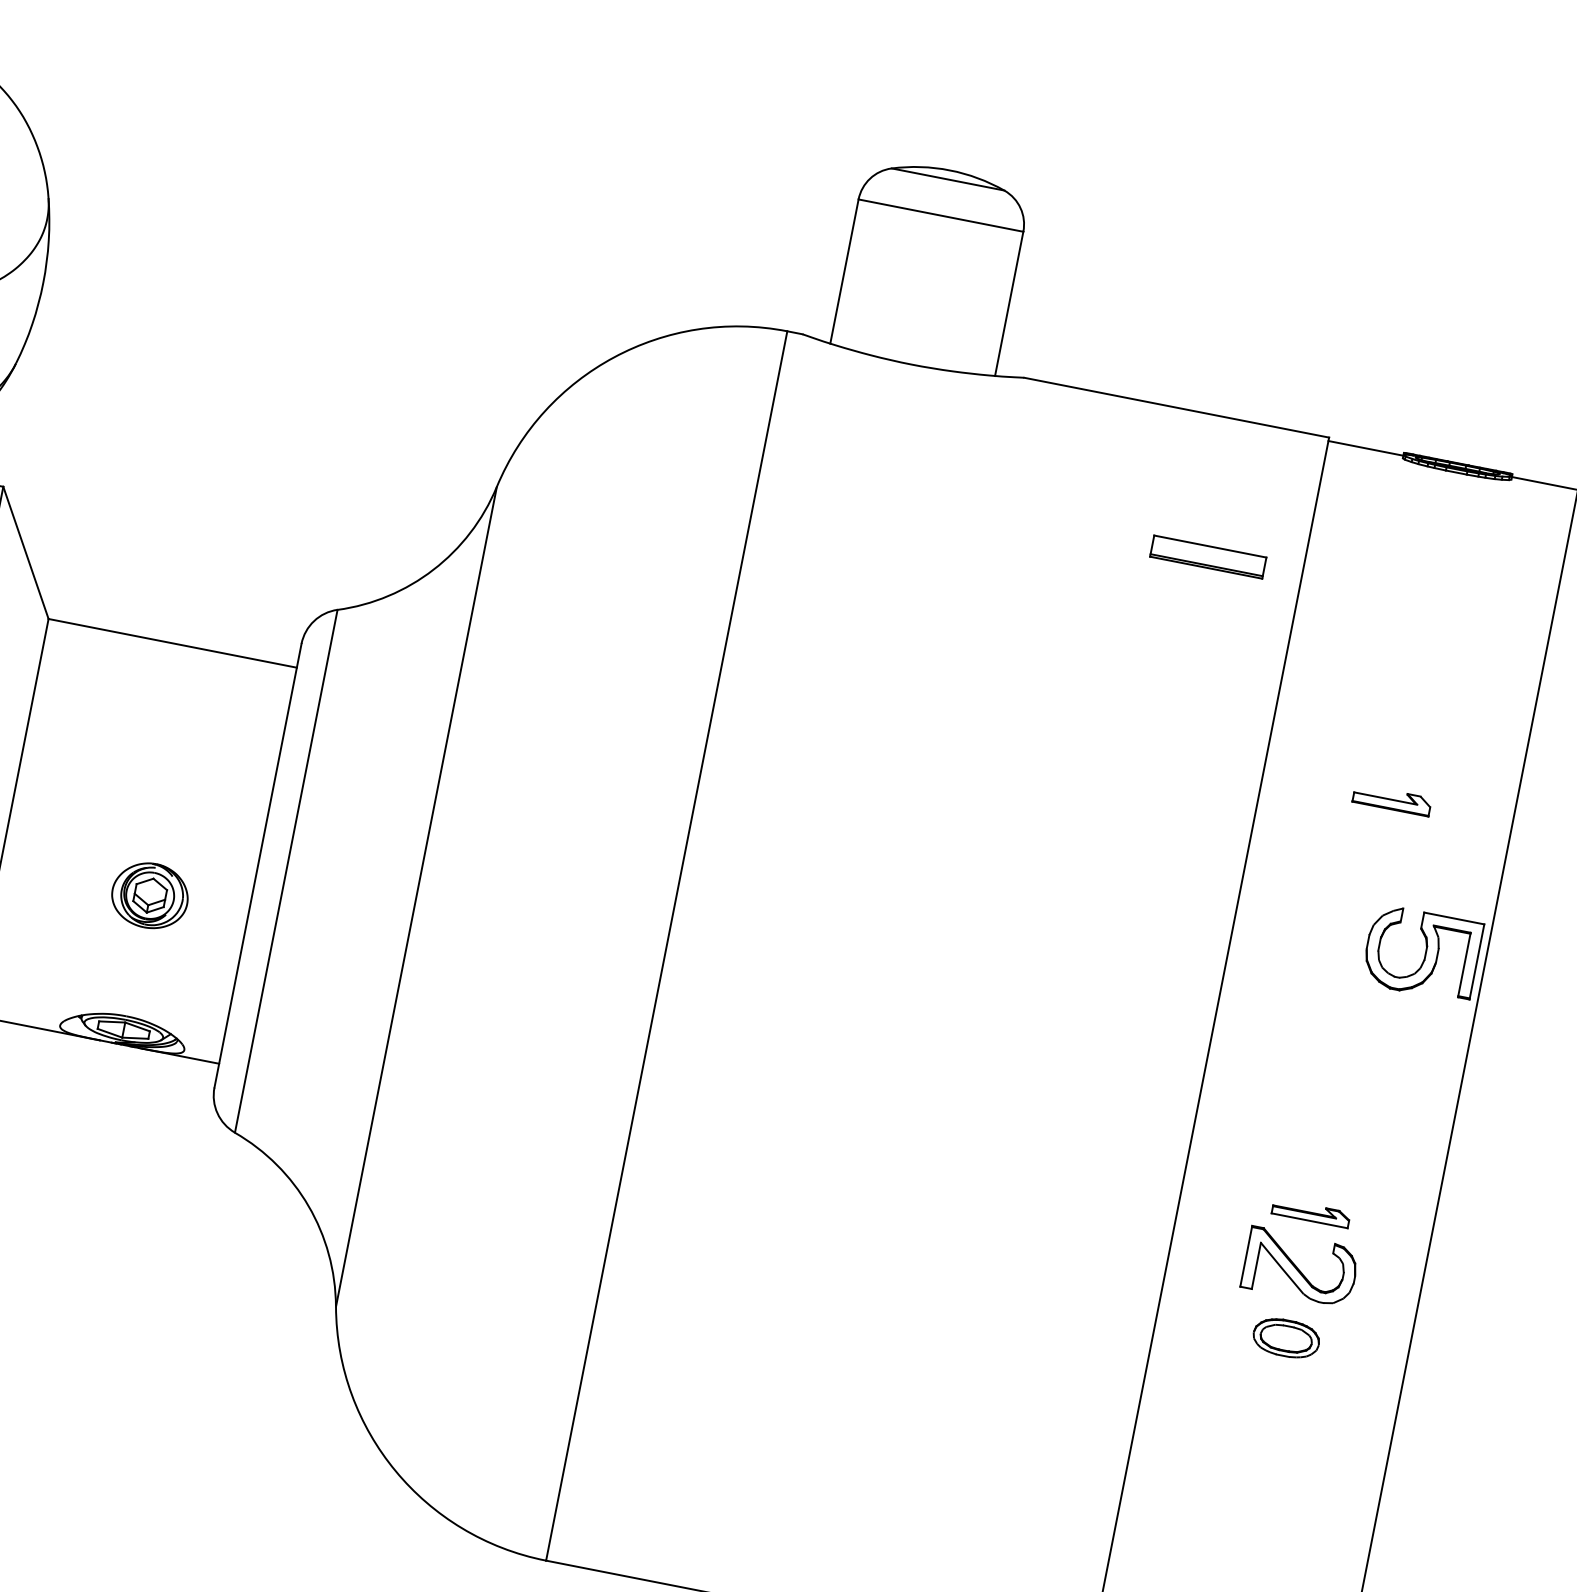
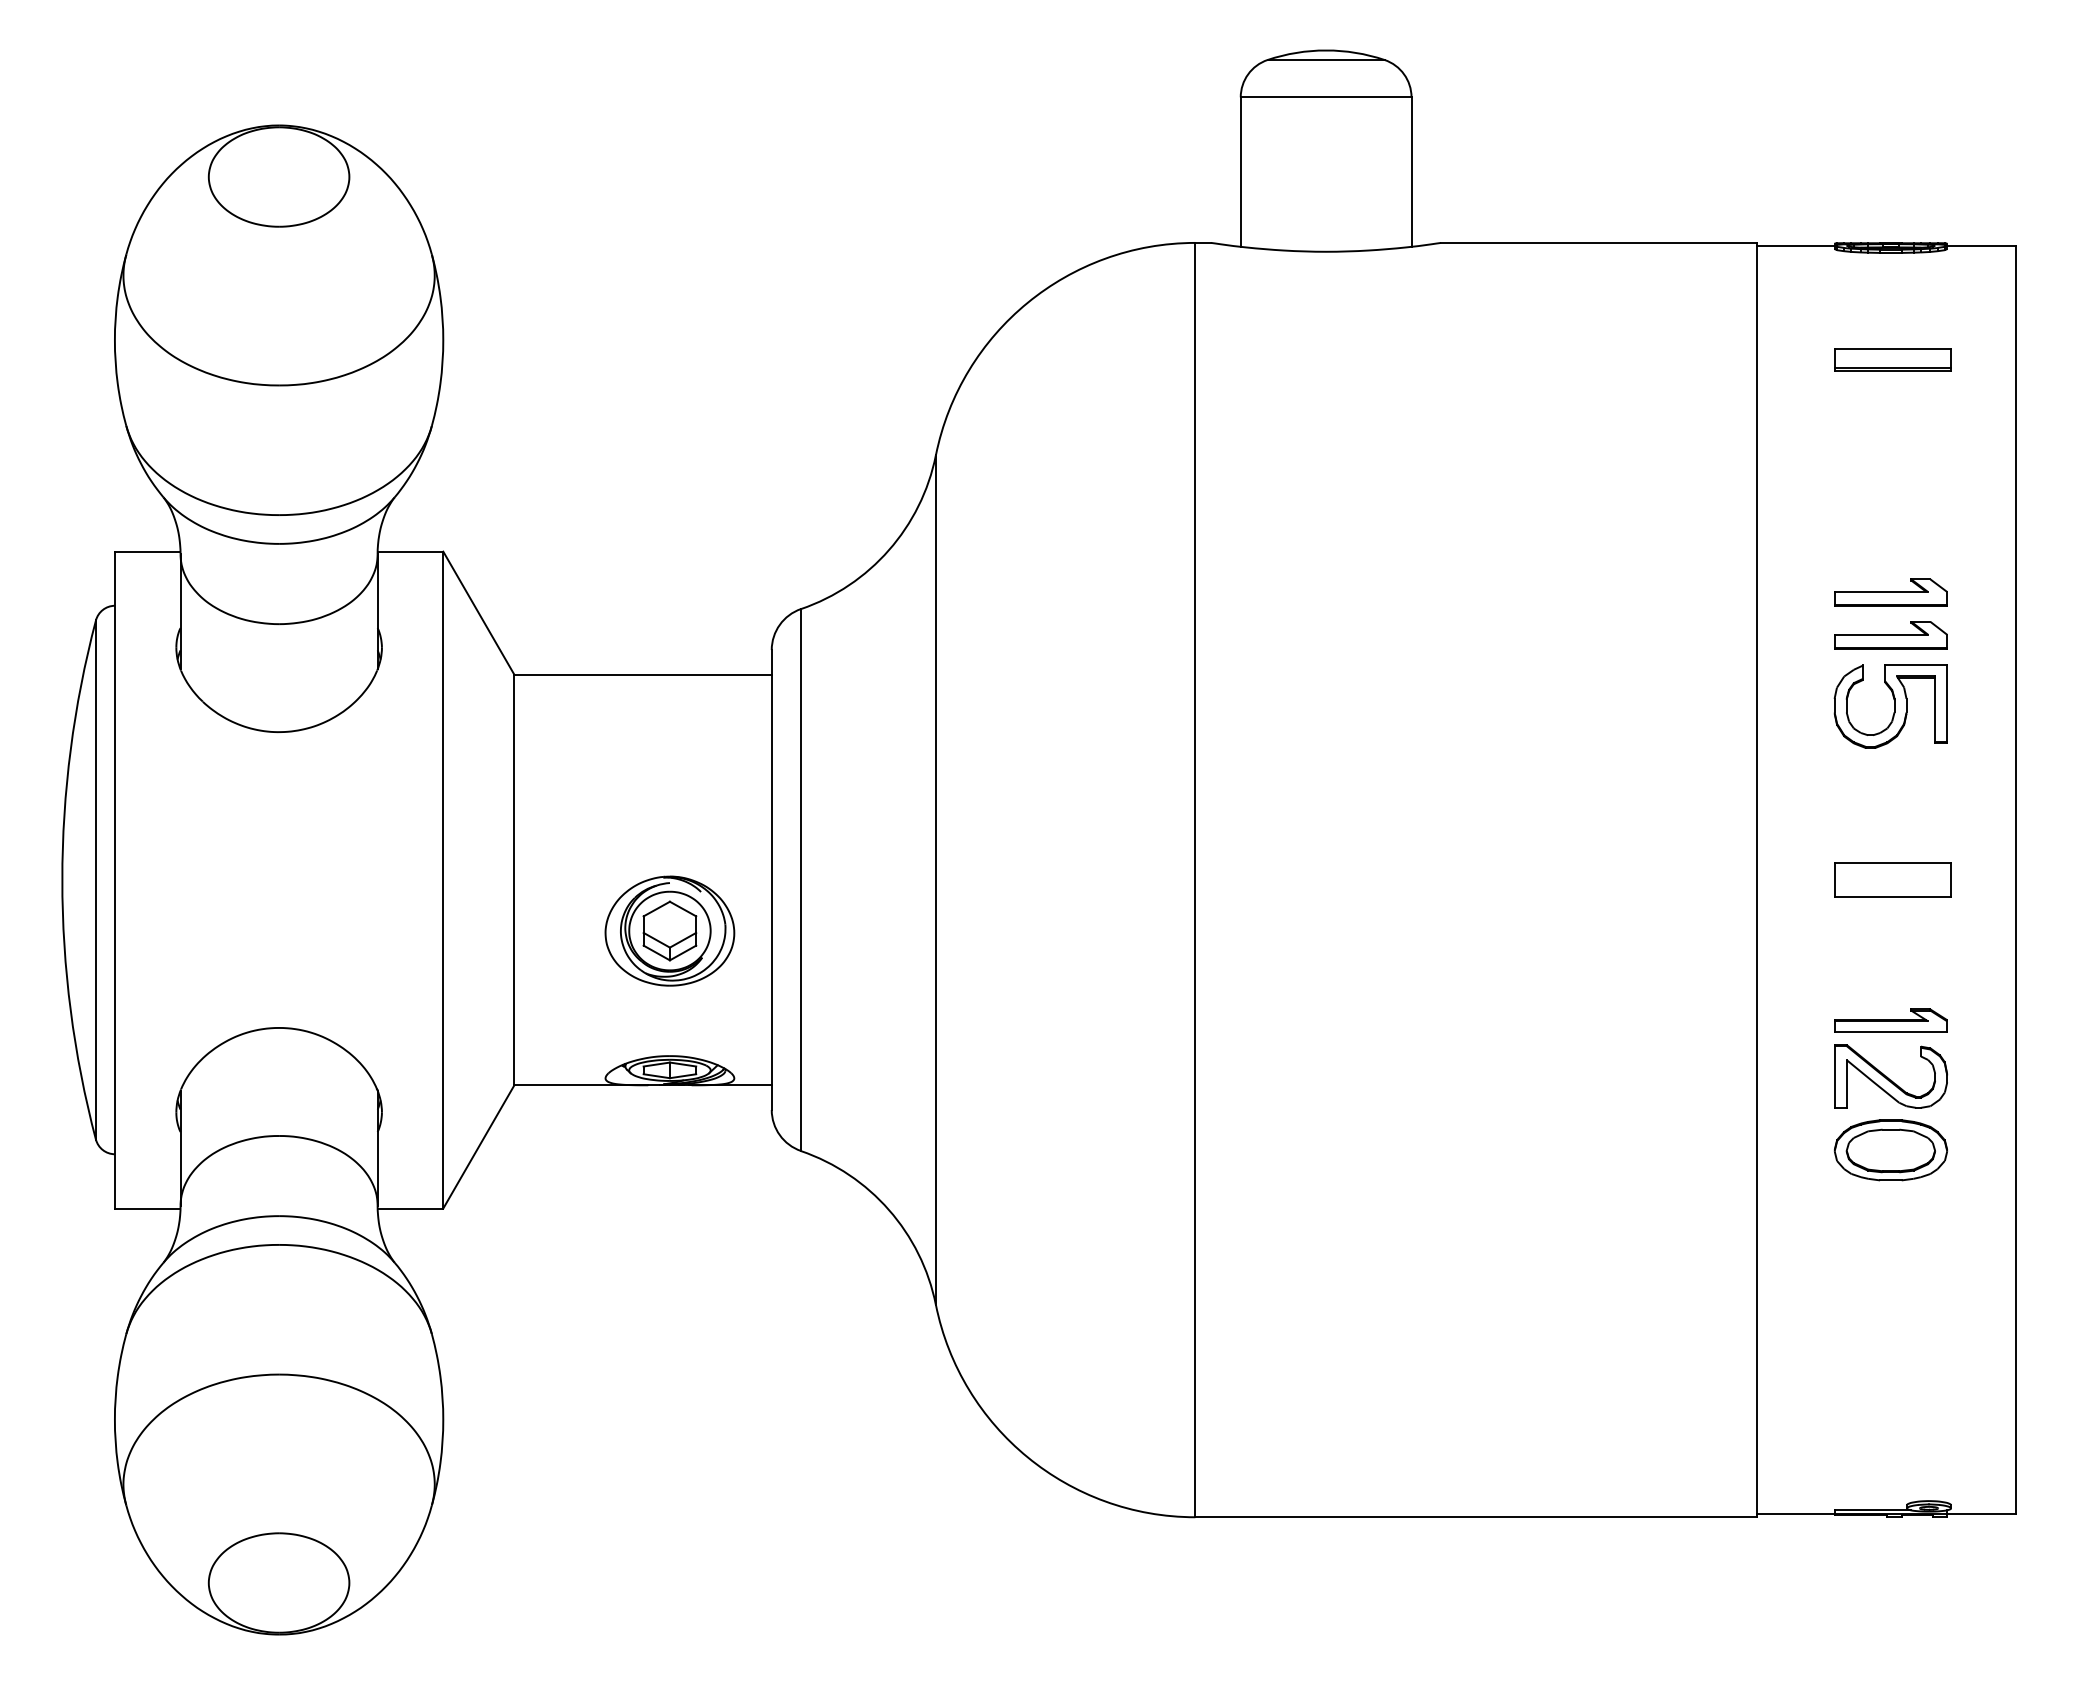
part: (1208, 556) -> (1892, 359), moved
part: (1391, 800) -> (1890, 592), size x1.43
part: (1383, 841) -> (1890, 635), added
part: (149, 895) -> (669, 930), size x1.67
part: (1421, 953) -> (1890, 706), moved
part: (1339, 1077) -> (1892, 879), added
part: (1310, 1212) -> (1890, 1020), size x1.43
part: (1286, 1338) -> (1890, 1150), size x1.67

